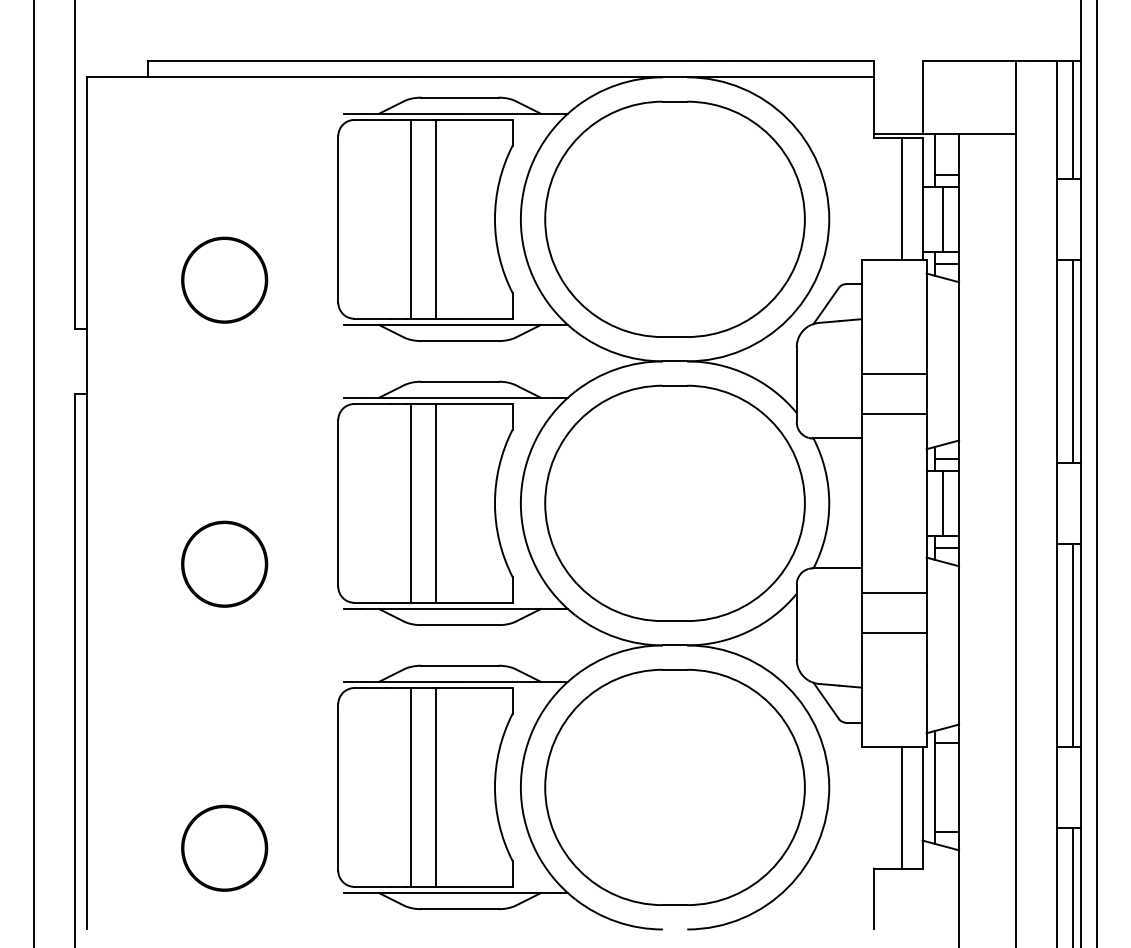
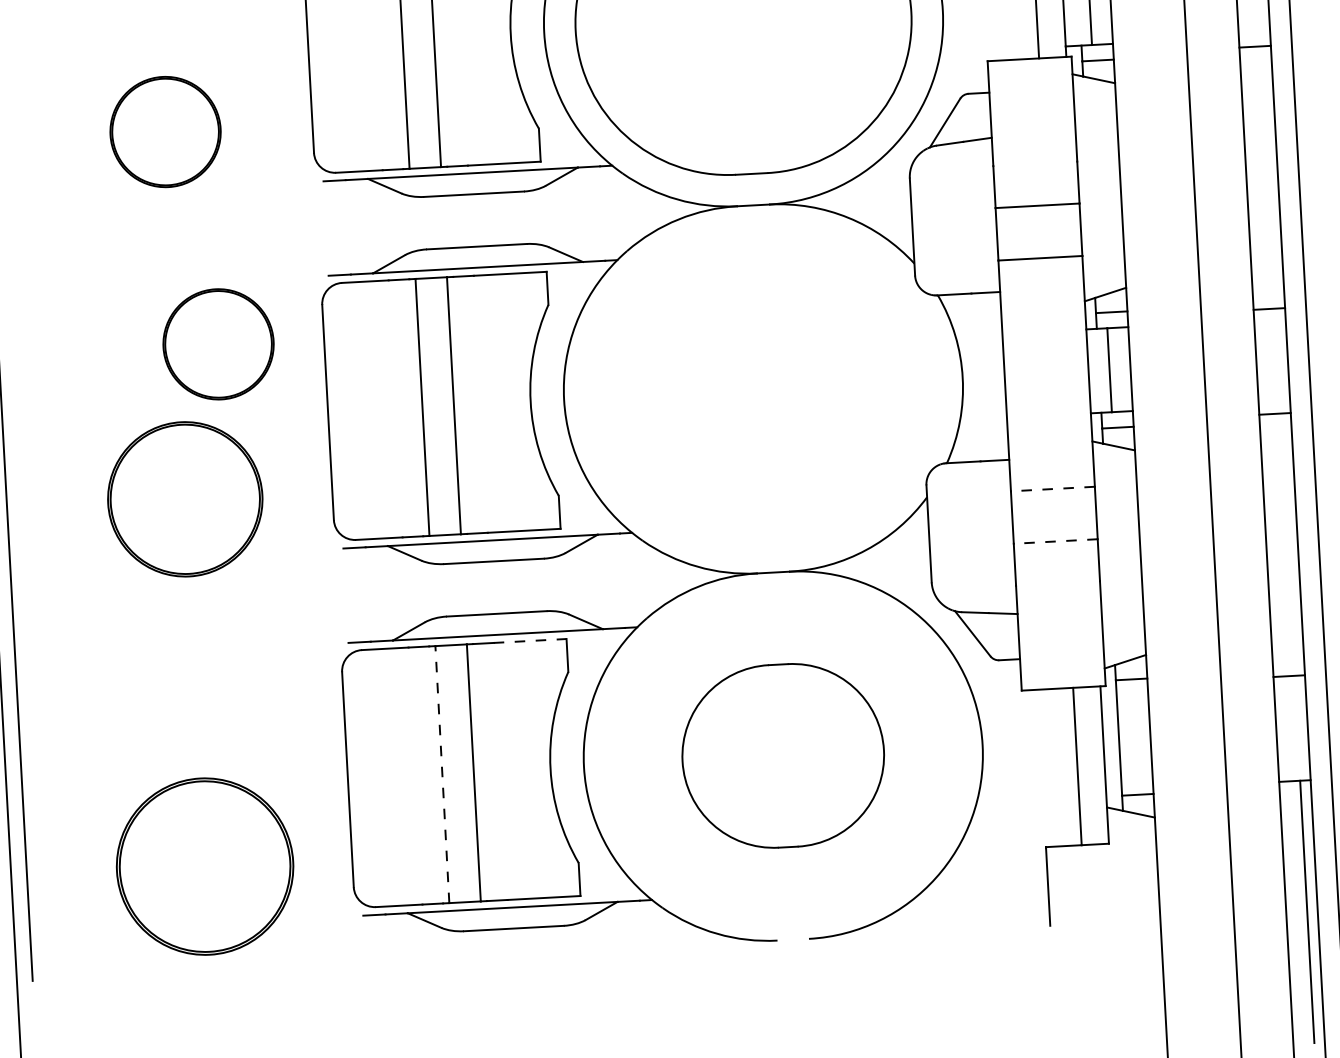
line: (1072, 360) -> (1267, 176), removed
part: (256, 445) -> (218, 343), added
part: (674, 502) -> (762, 387), removed
part: (224, 563) -> (185, 498), size x1.4
line: (893, 592) -> (1052, 488), solid -> dashed
line: (893, 633) -> (1054, 541), solid -> dashed
line: (1072, 644) -> (1287, 543), removed
line: (485, 688) -> (531, 641), solid -> dashed
line: (411, 786) -> (442, 773), solid -> dashed
part: (674, 786) -> (782, 754), size x0.6
part: (224, 847) -> (205, 865), size x1.6

